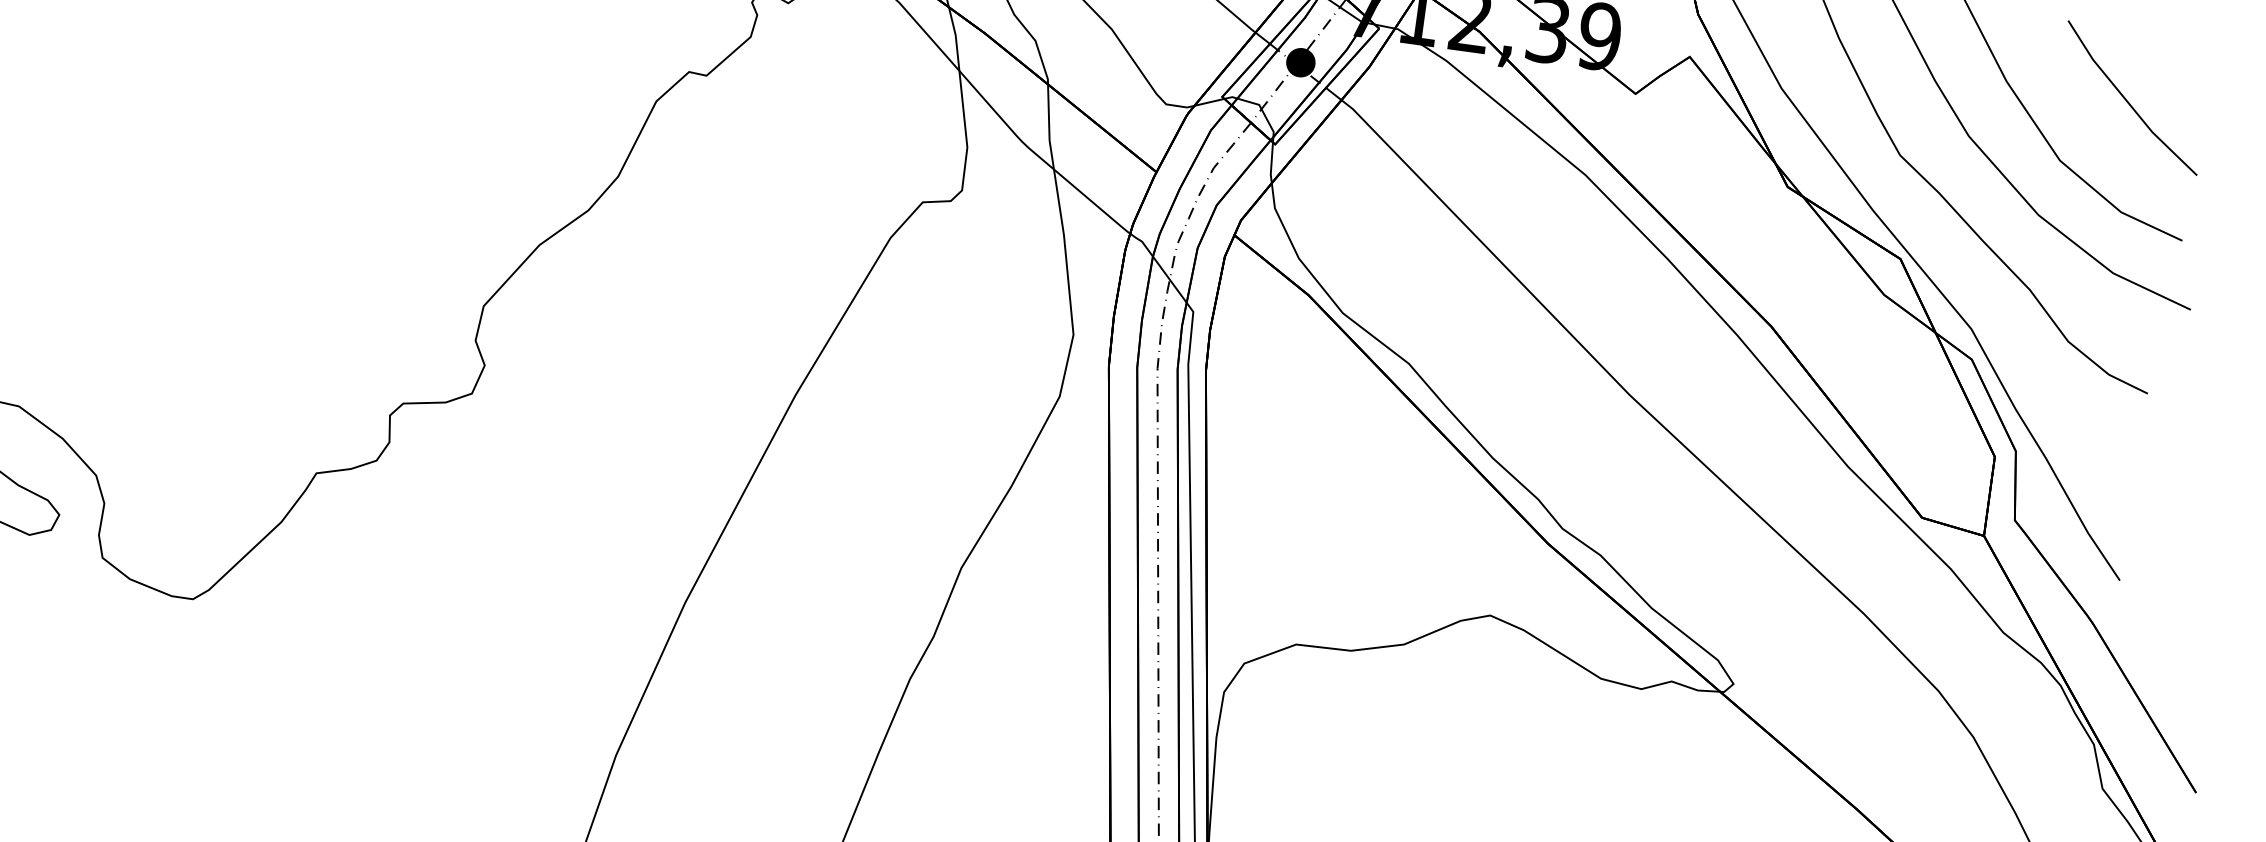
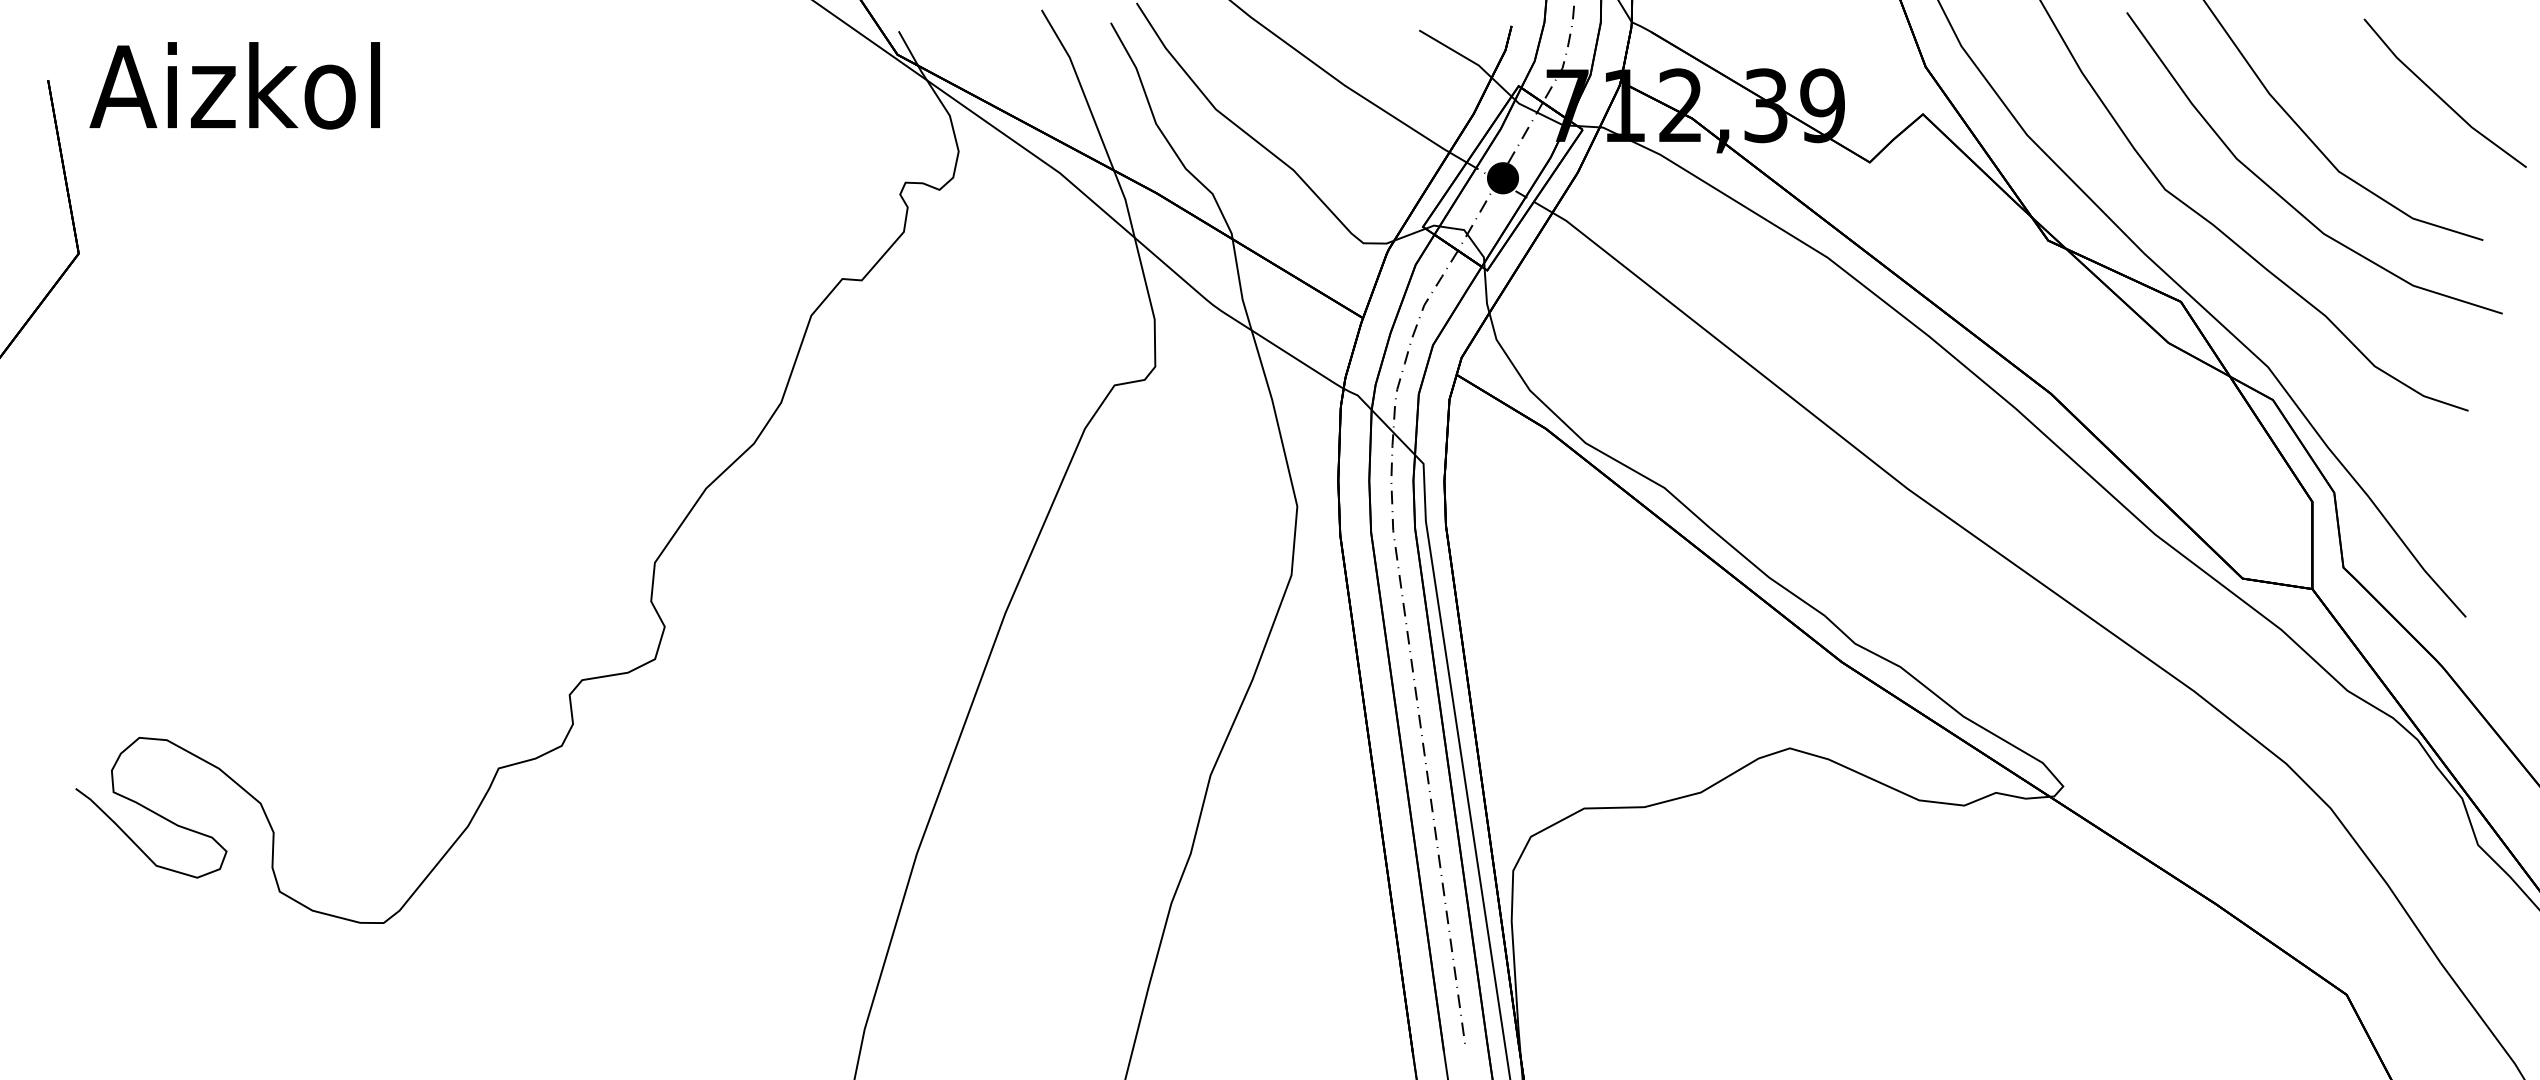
line: (2127, 100) -> (2440, 96), moved

